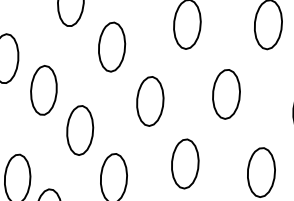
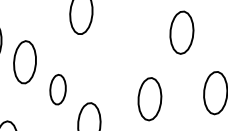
part: (112, 46) -> (117, 51), removed
part: (43, 90) -> (57, 89), size x0.7

